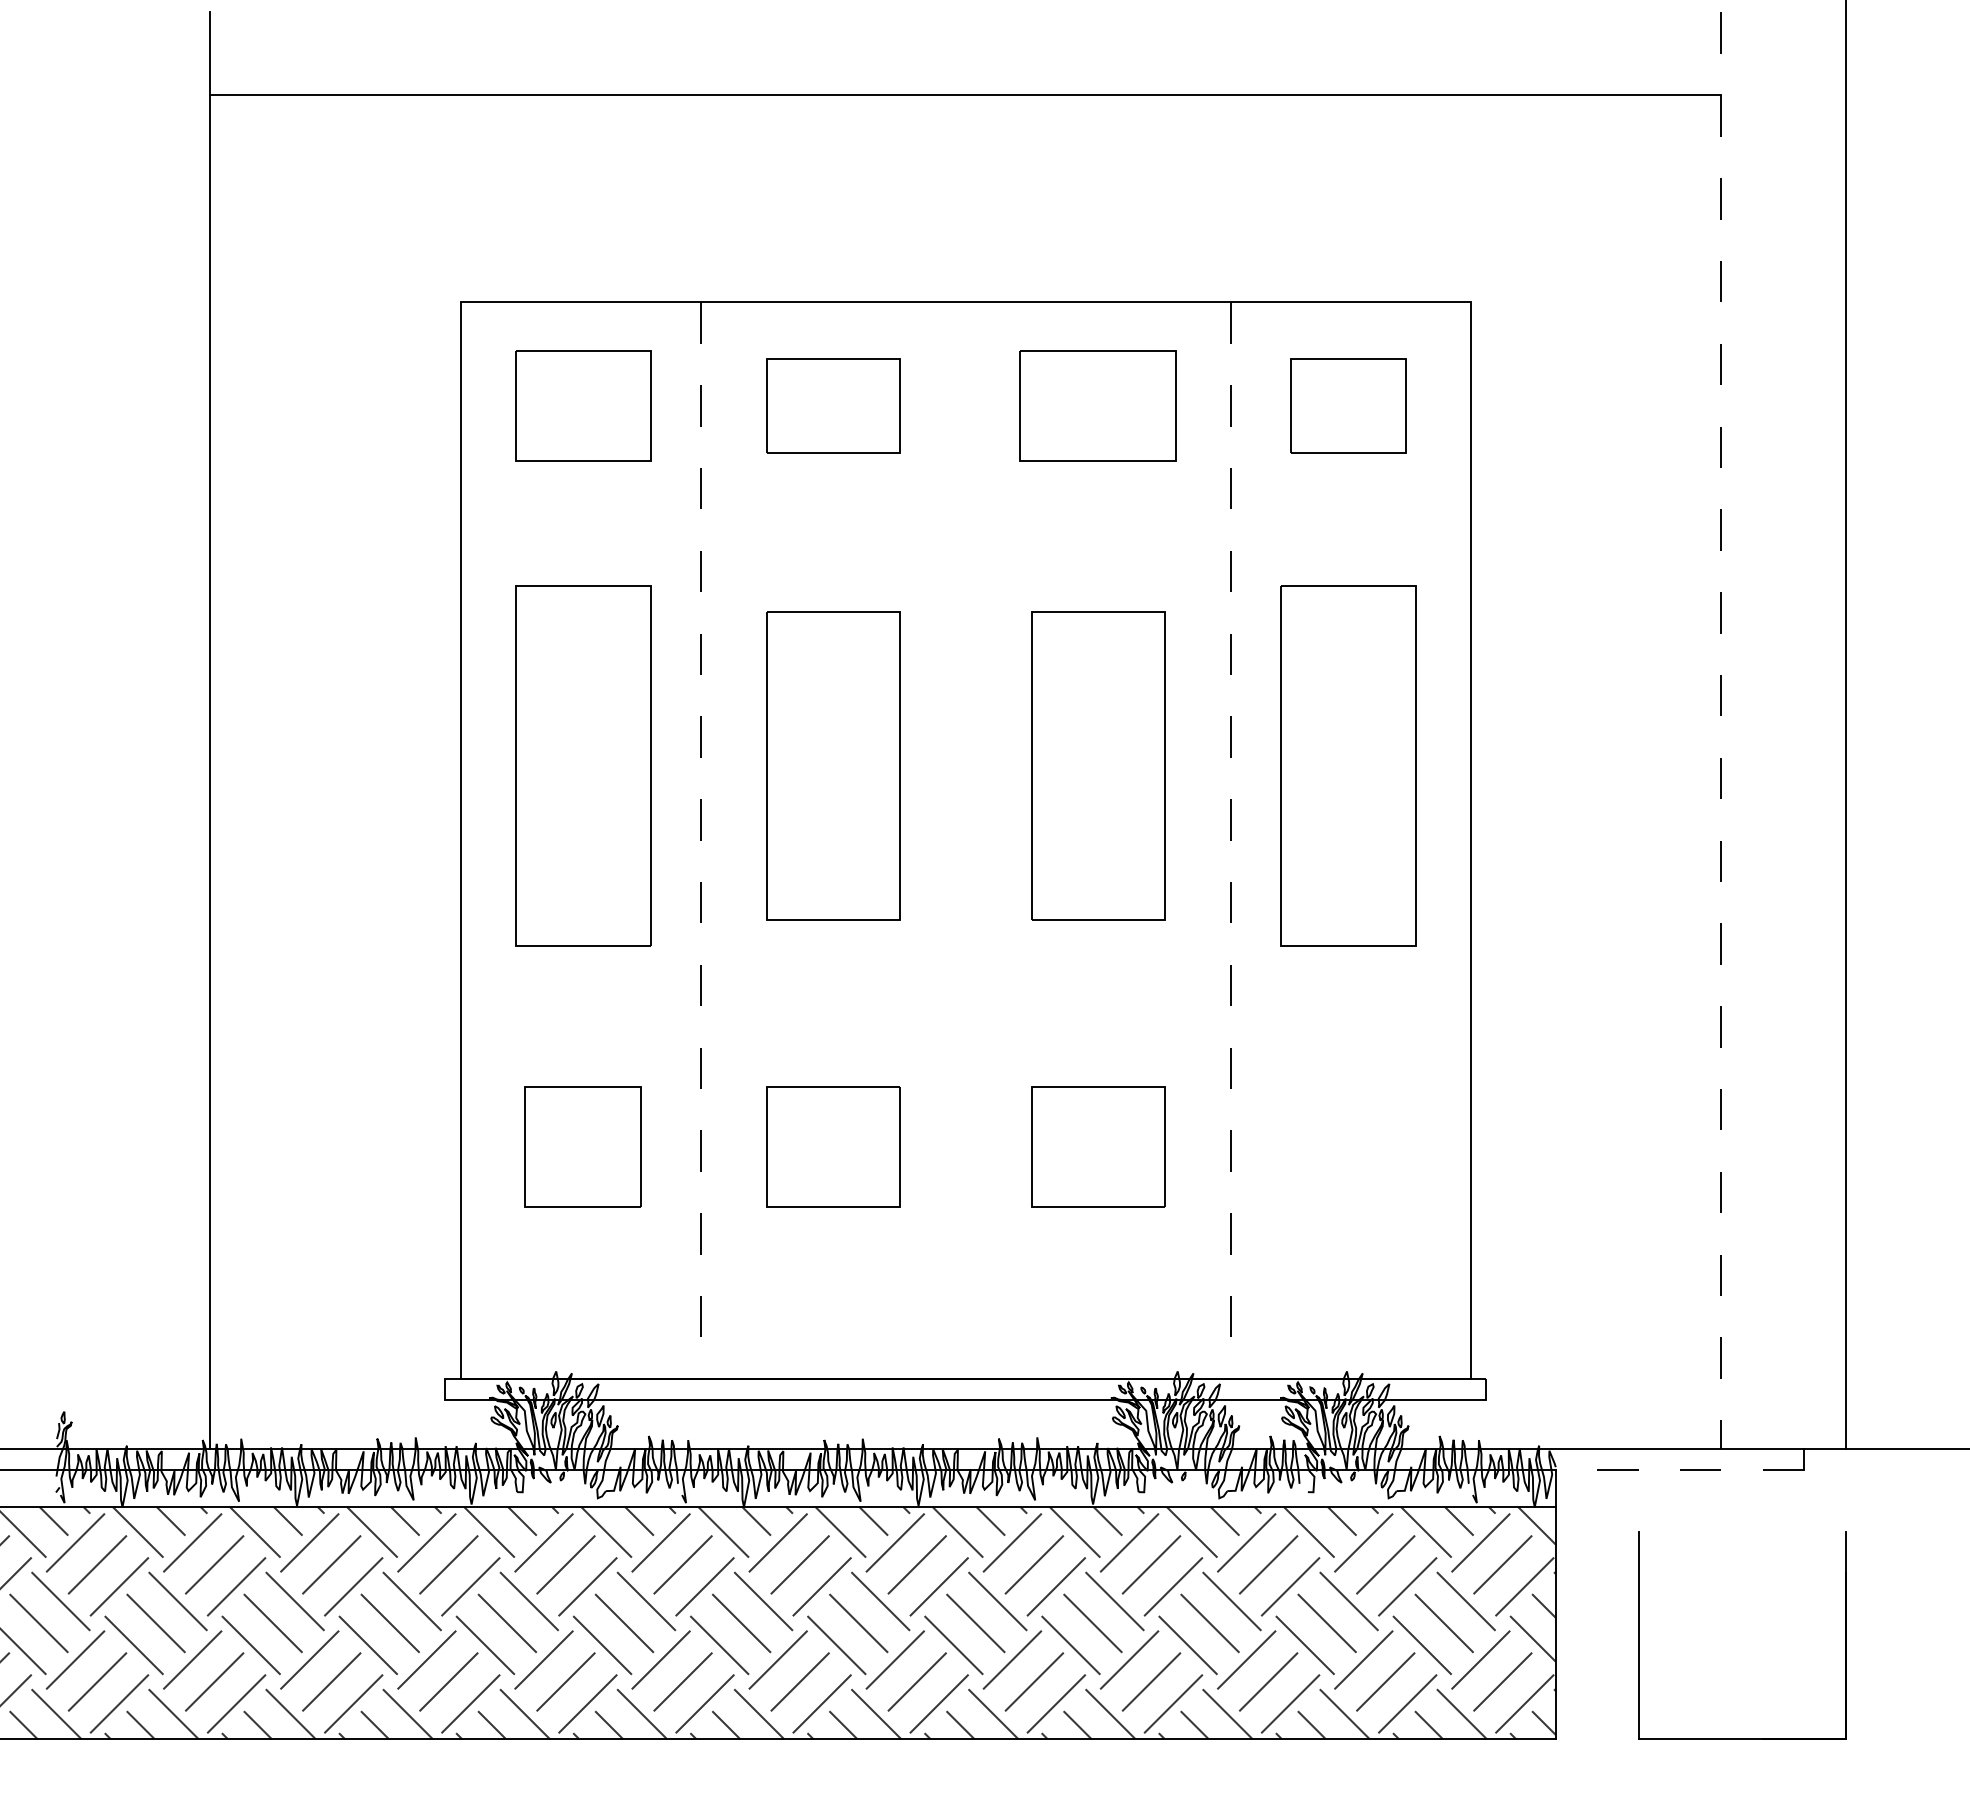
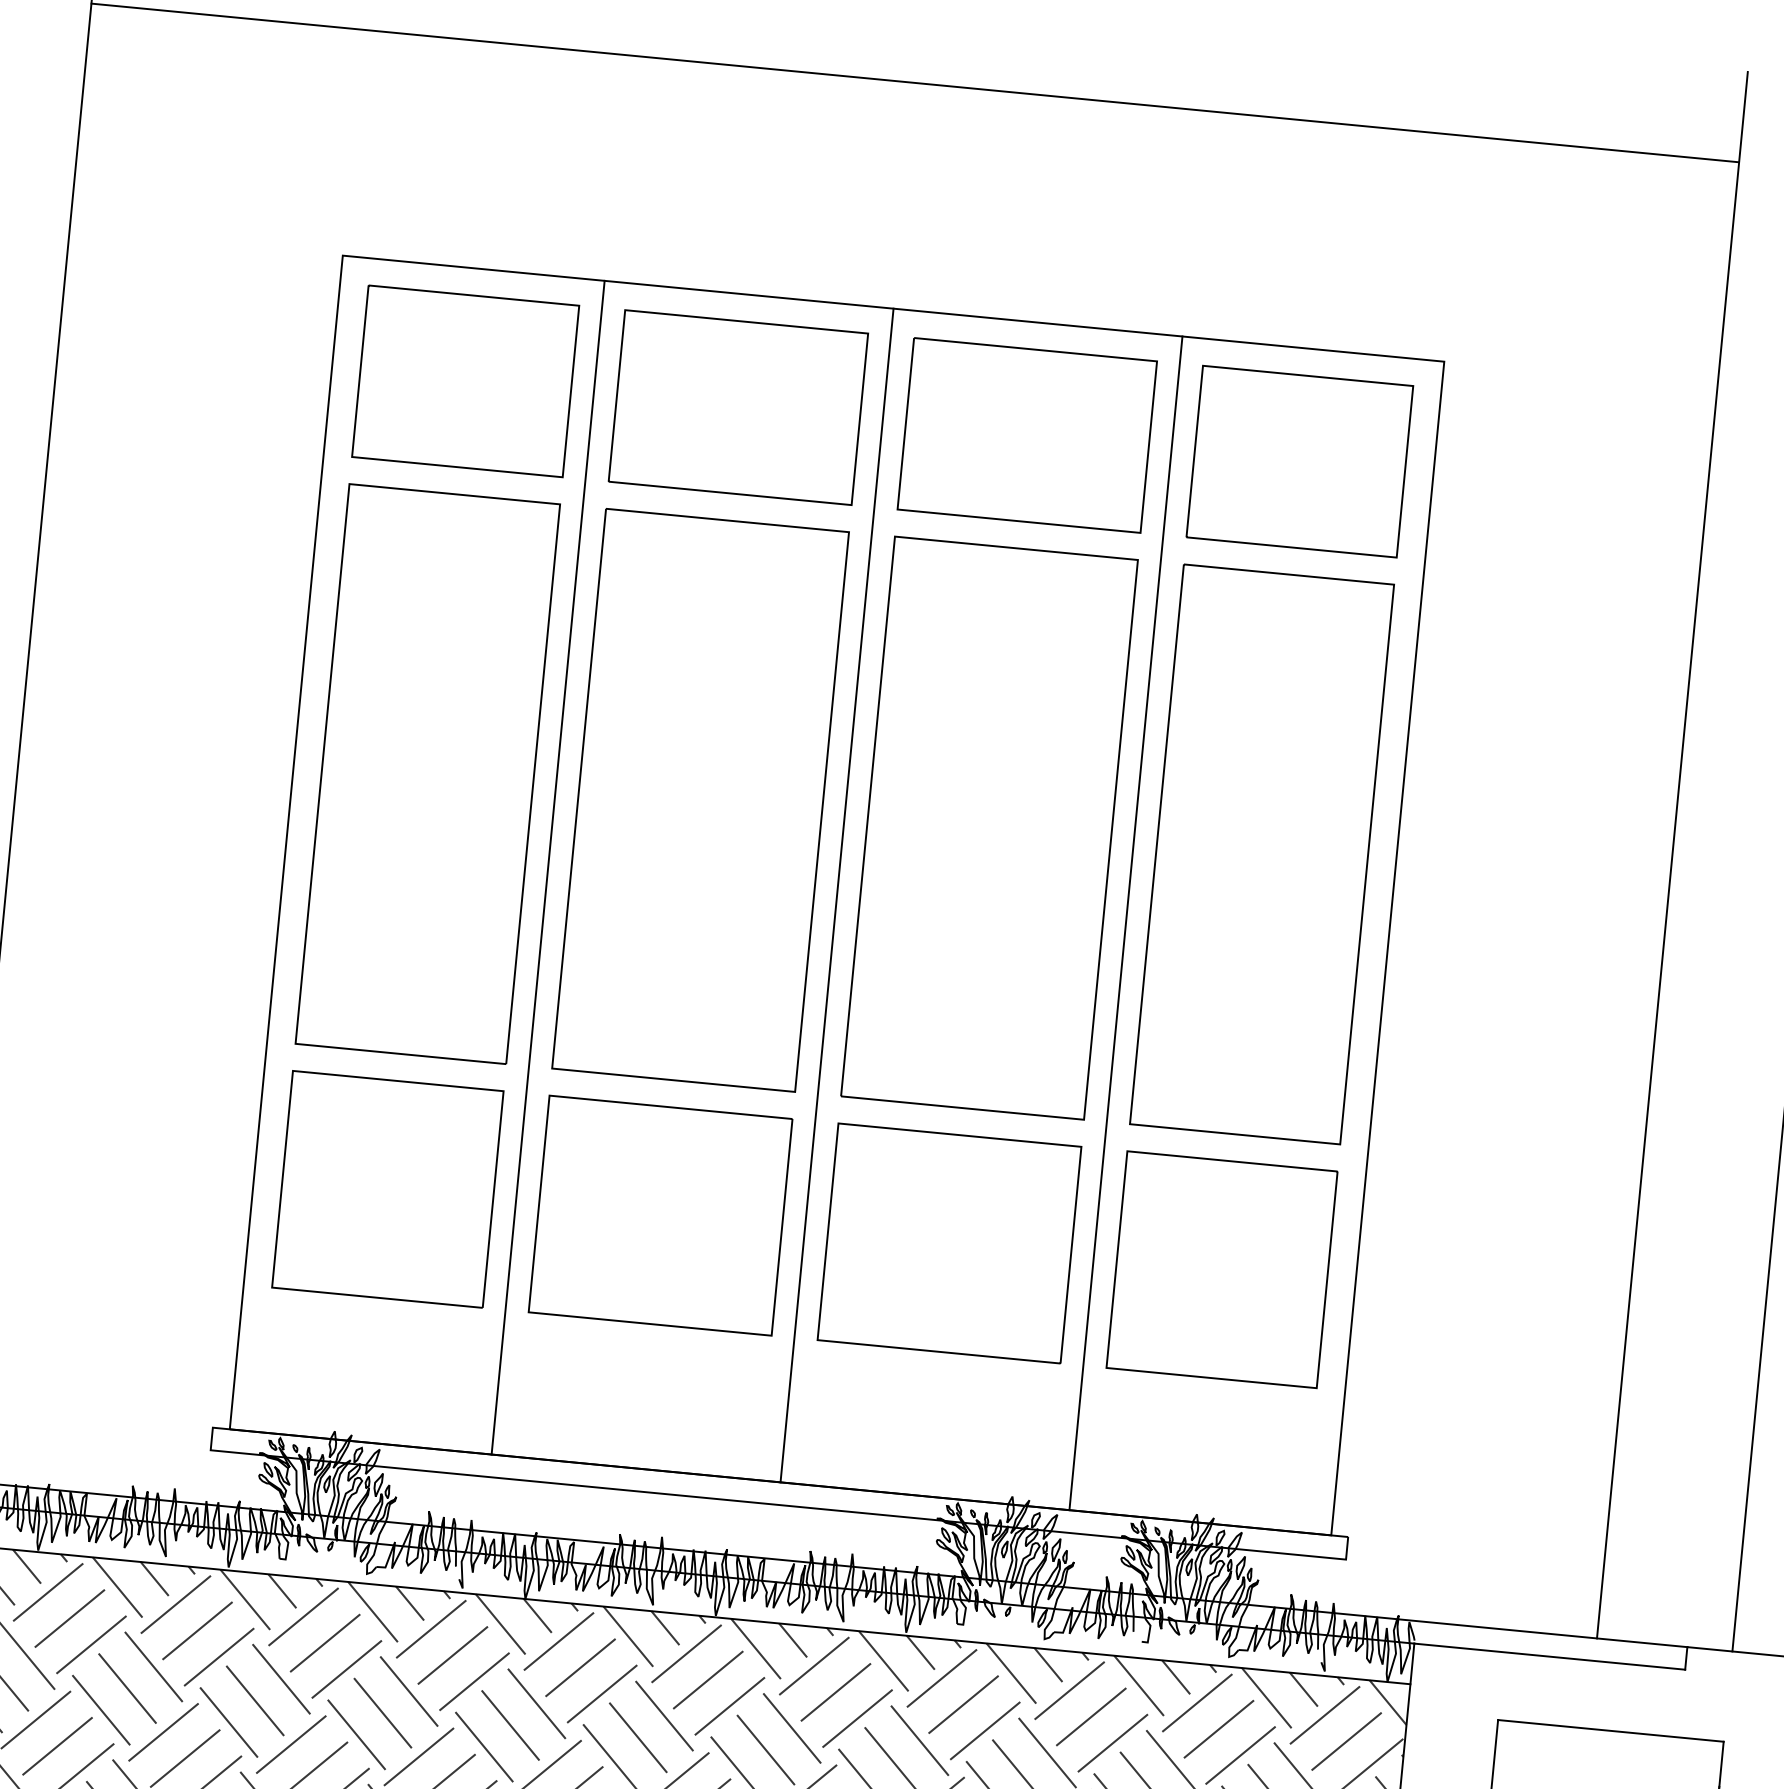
part: (583, 405) -> (466, 381), size x1.43
part: (833, 405) -> (738, 407), size x1.67
part: (1098, 405) -> (1027, 435), size x1.43
part: (1348, 405) -> (1300, 461), size x1.67
line: (1721, 731) -> (1672, 855), dashed -> solid
part: (583, 765) -> (428, 773), size x1.43
part: (833, 765) -> (700, 799), size x1.67
part: (1098, 765) -> (989, 827), size x1.67
part: (1348, 765) -> (1262, 853), size x1.43
line: (965, 840) -> (836, 895), added
line: (700, 841) -> (547, 868), dashed -> solid
line: (1230, 841) -> (1125, 924), dashed -> solid
part: (583, 1146) -> (388, 1188), size x1.67
part: (833, 1146) -> (660, 1215), size x1.67
part: (1098, 1146) -> (949, 1242), size x1.67
part: (1348, 1146) -> (1222, 1269), added
line: (1679, 1469) -> (1549, 1656), dashed -> solid
line: (1741, 1532) -> (1610, 1731), added

